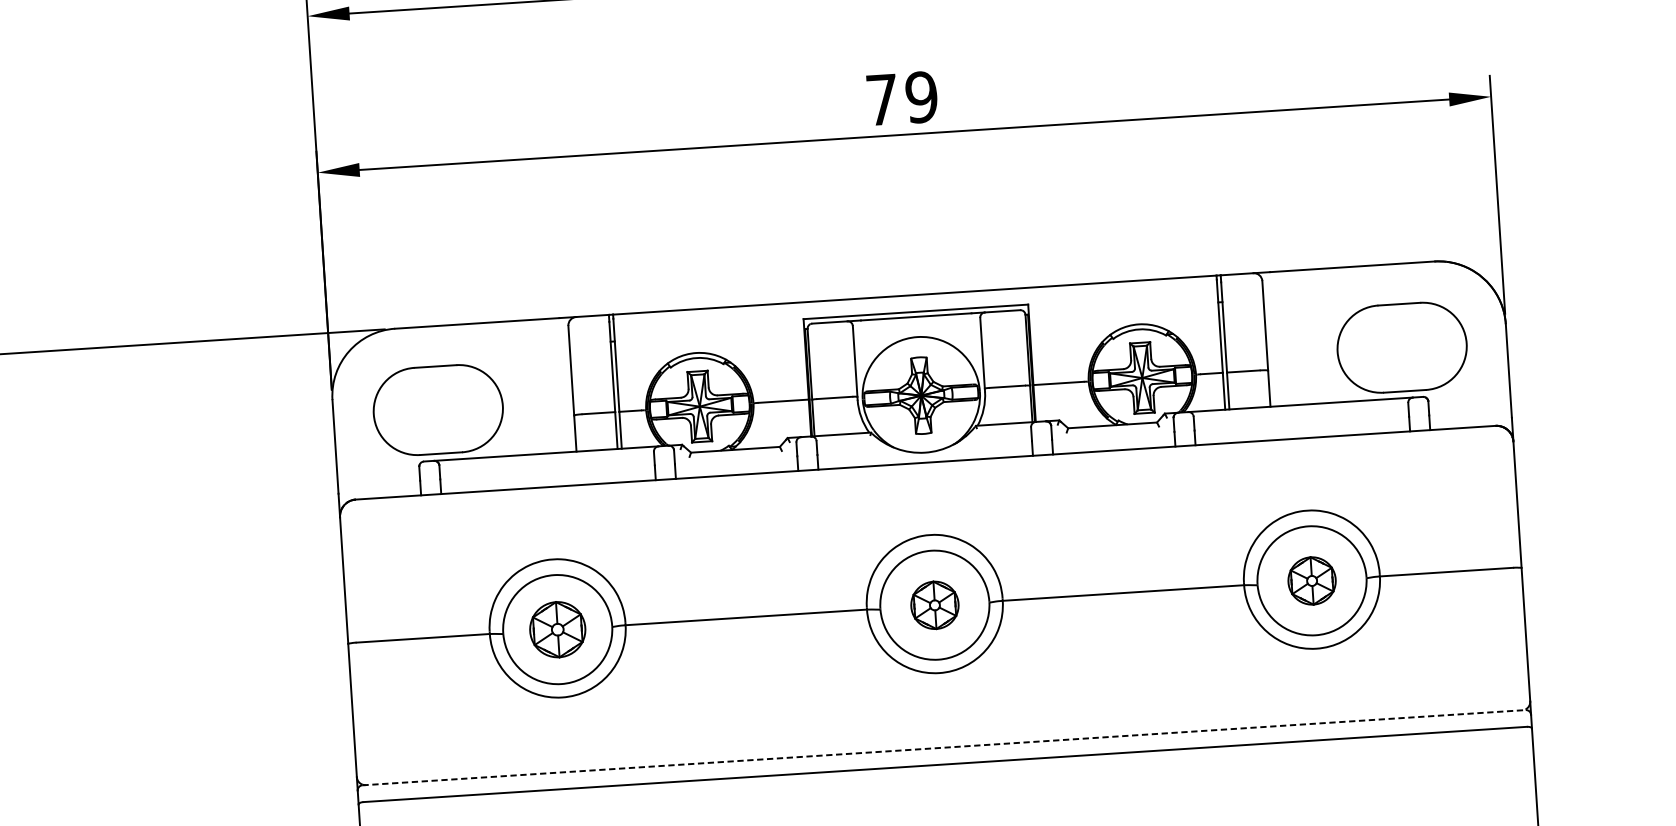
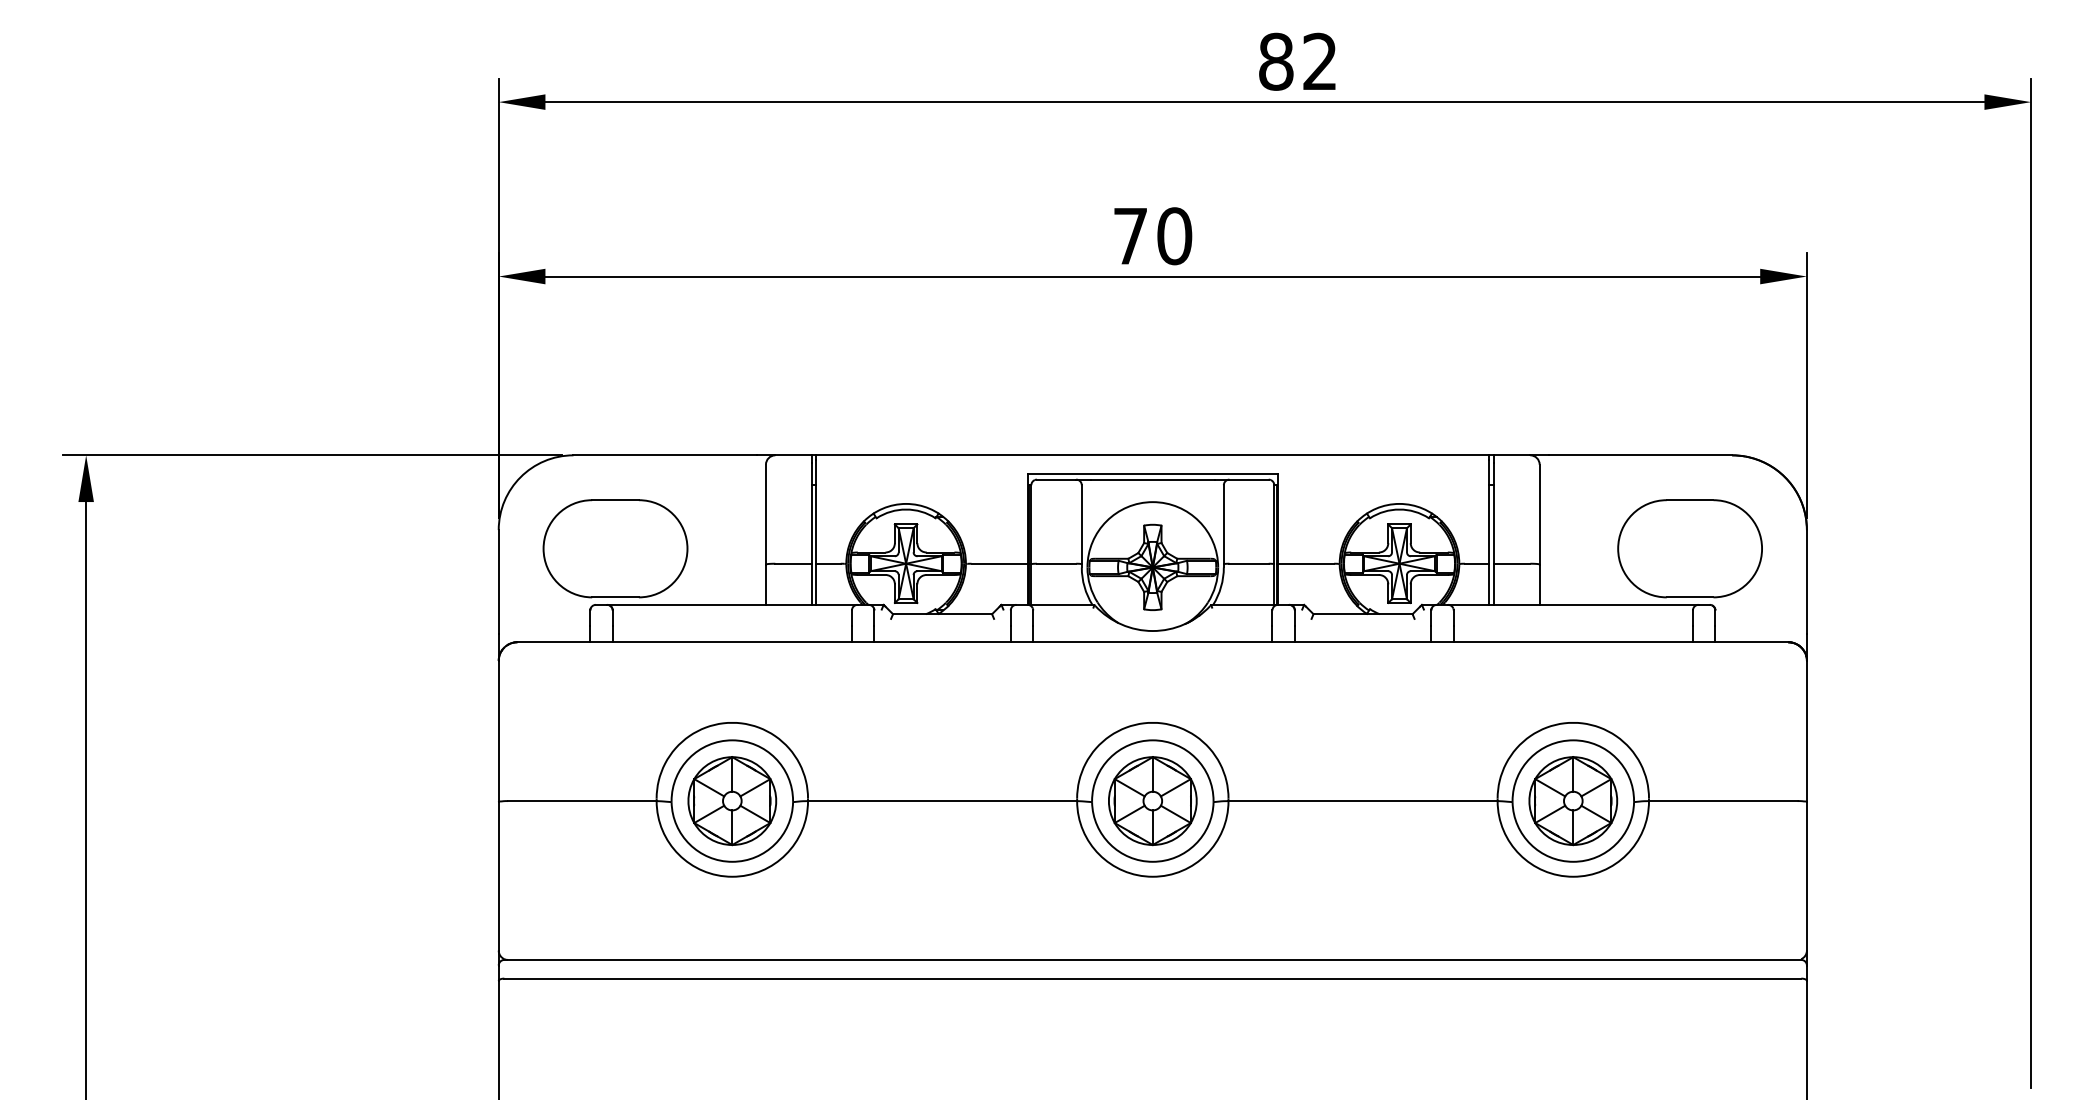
text: (921, 97) -> (1174, 236), 79 -> 70
part: (1312, 581) -> (1573, 801), size x1.67
part: (934, 605) -> (1152, 801), size x1.67
part: (557, 629) -> (732, 801), size x1.43
line: (944, 747) -> (1153, 959), dashed -> solid

